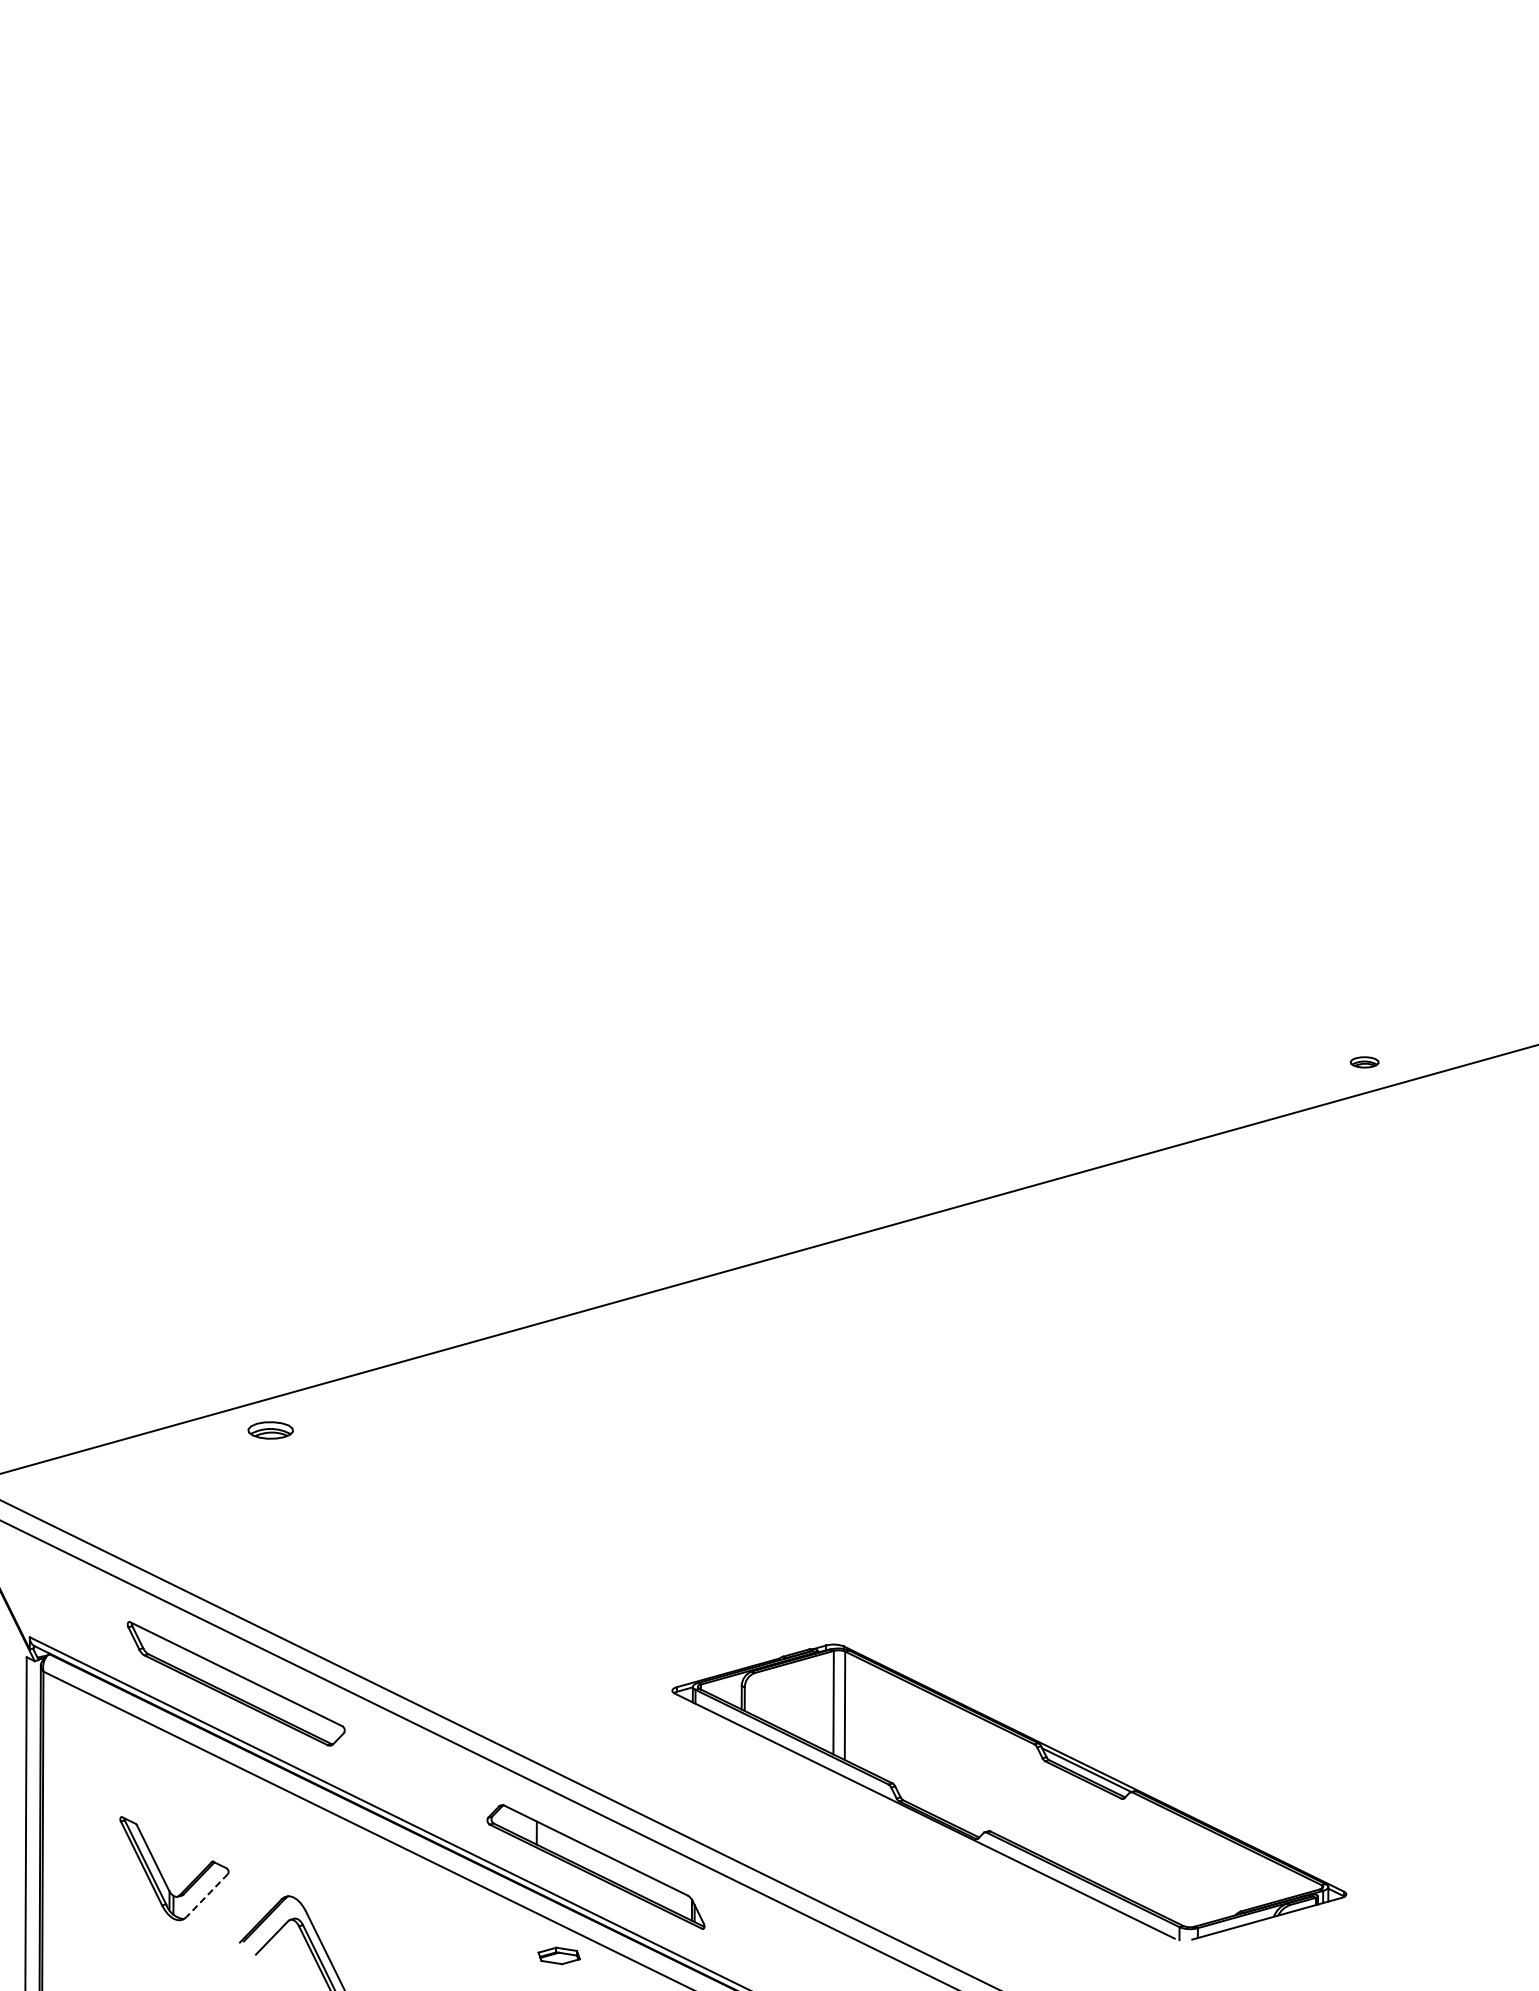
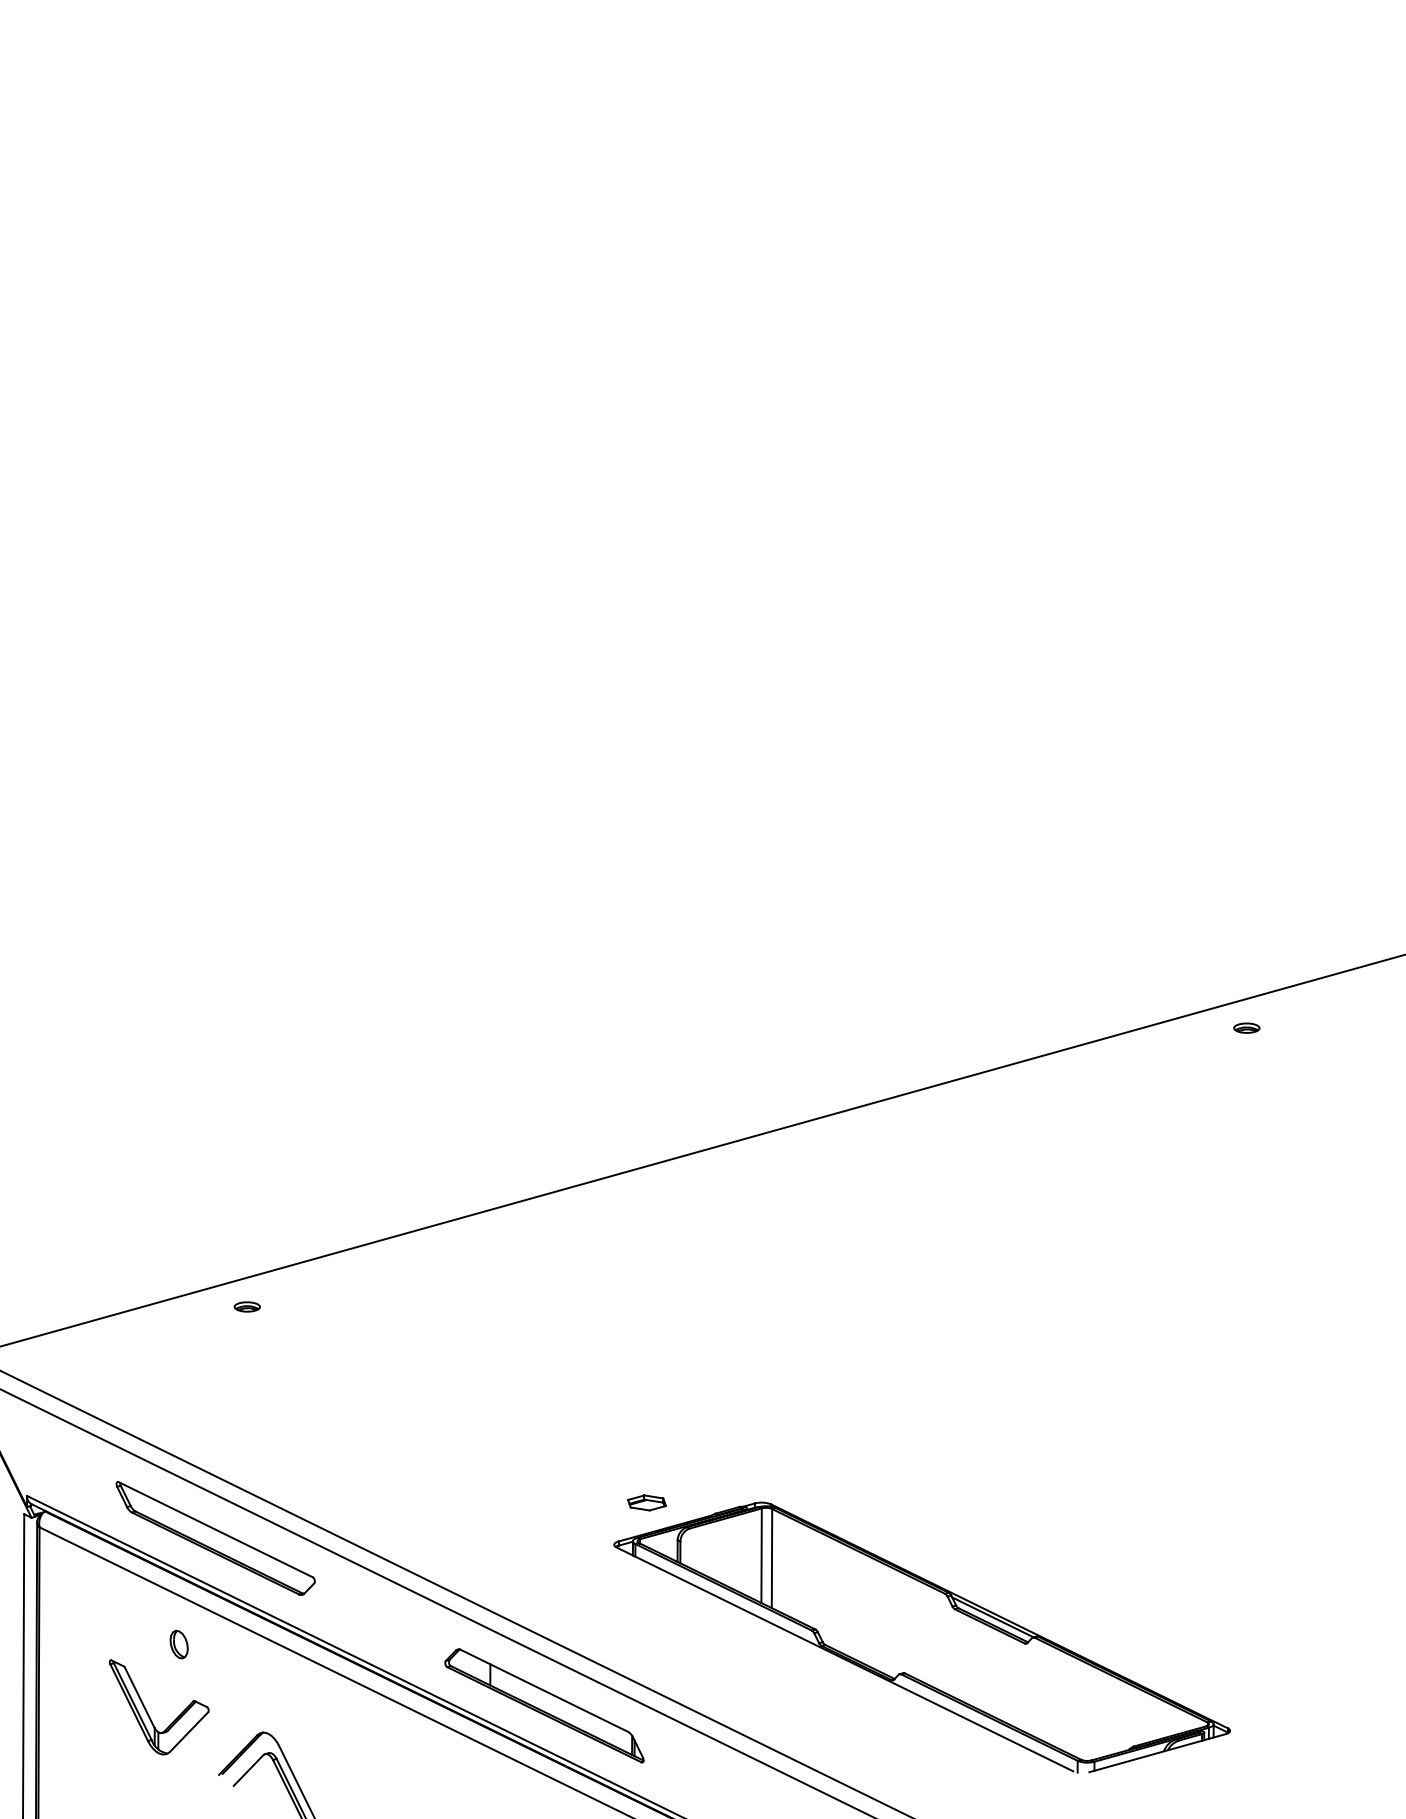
part: (1364, 1062) -> (1246, 1028), moved
part: (270, 1430) -> (247, 1307), size x0.62
part: (196, 1799) -> (179, 1644), added
line: (206, 1895) -> (188, 1731), dashed -> solid
part: (558, 1955) -> (646, 1502), moved

